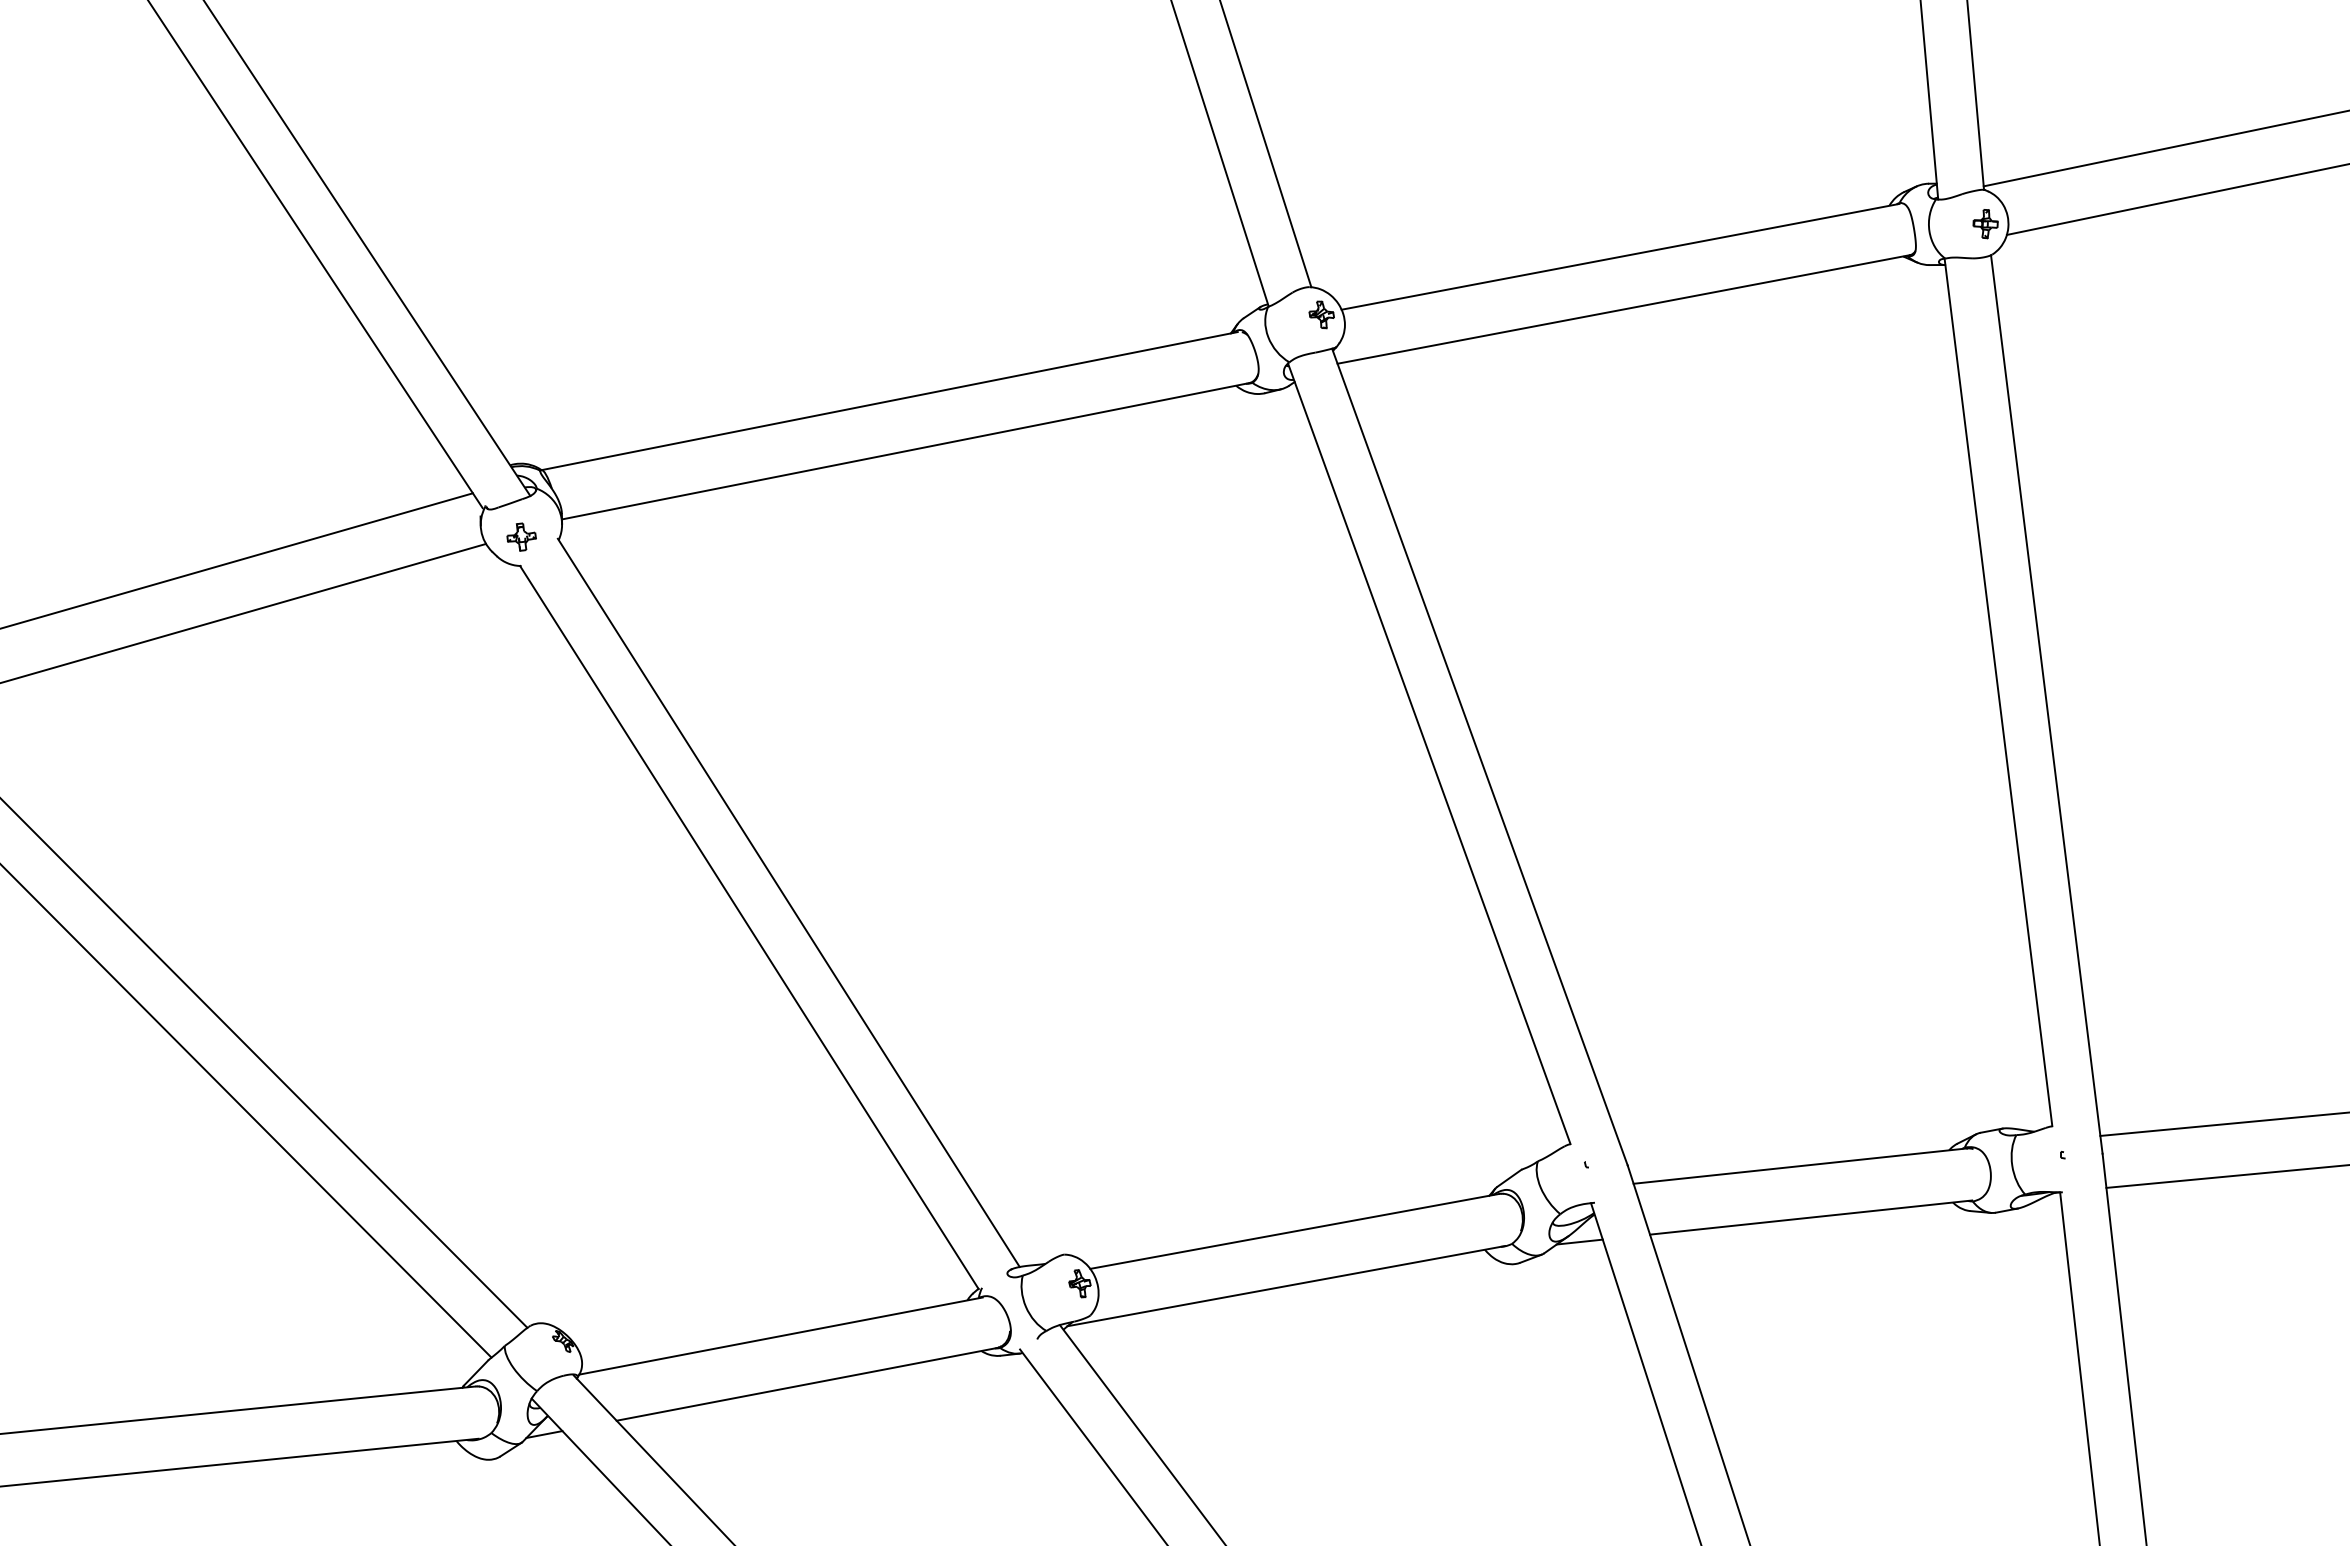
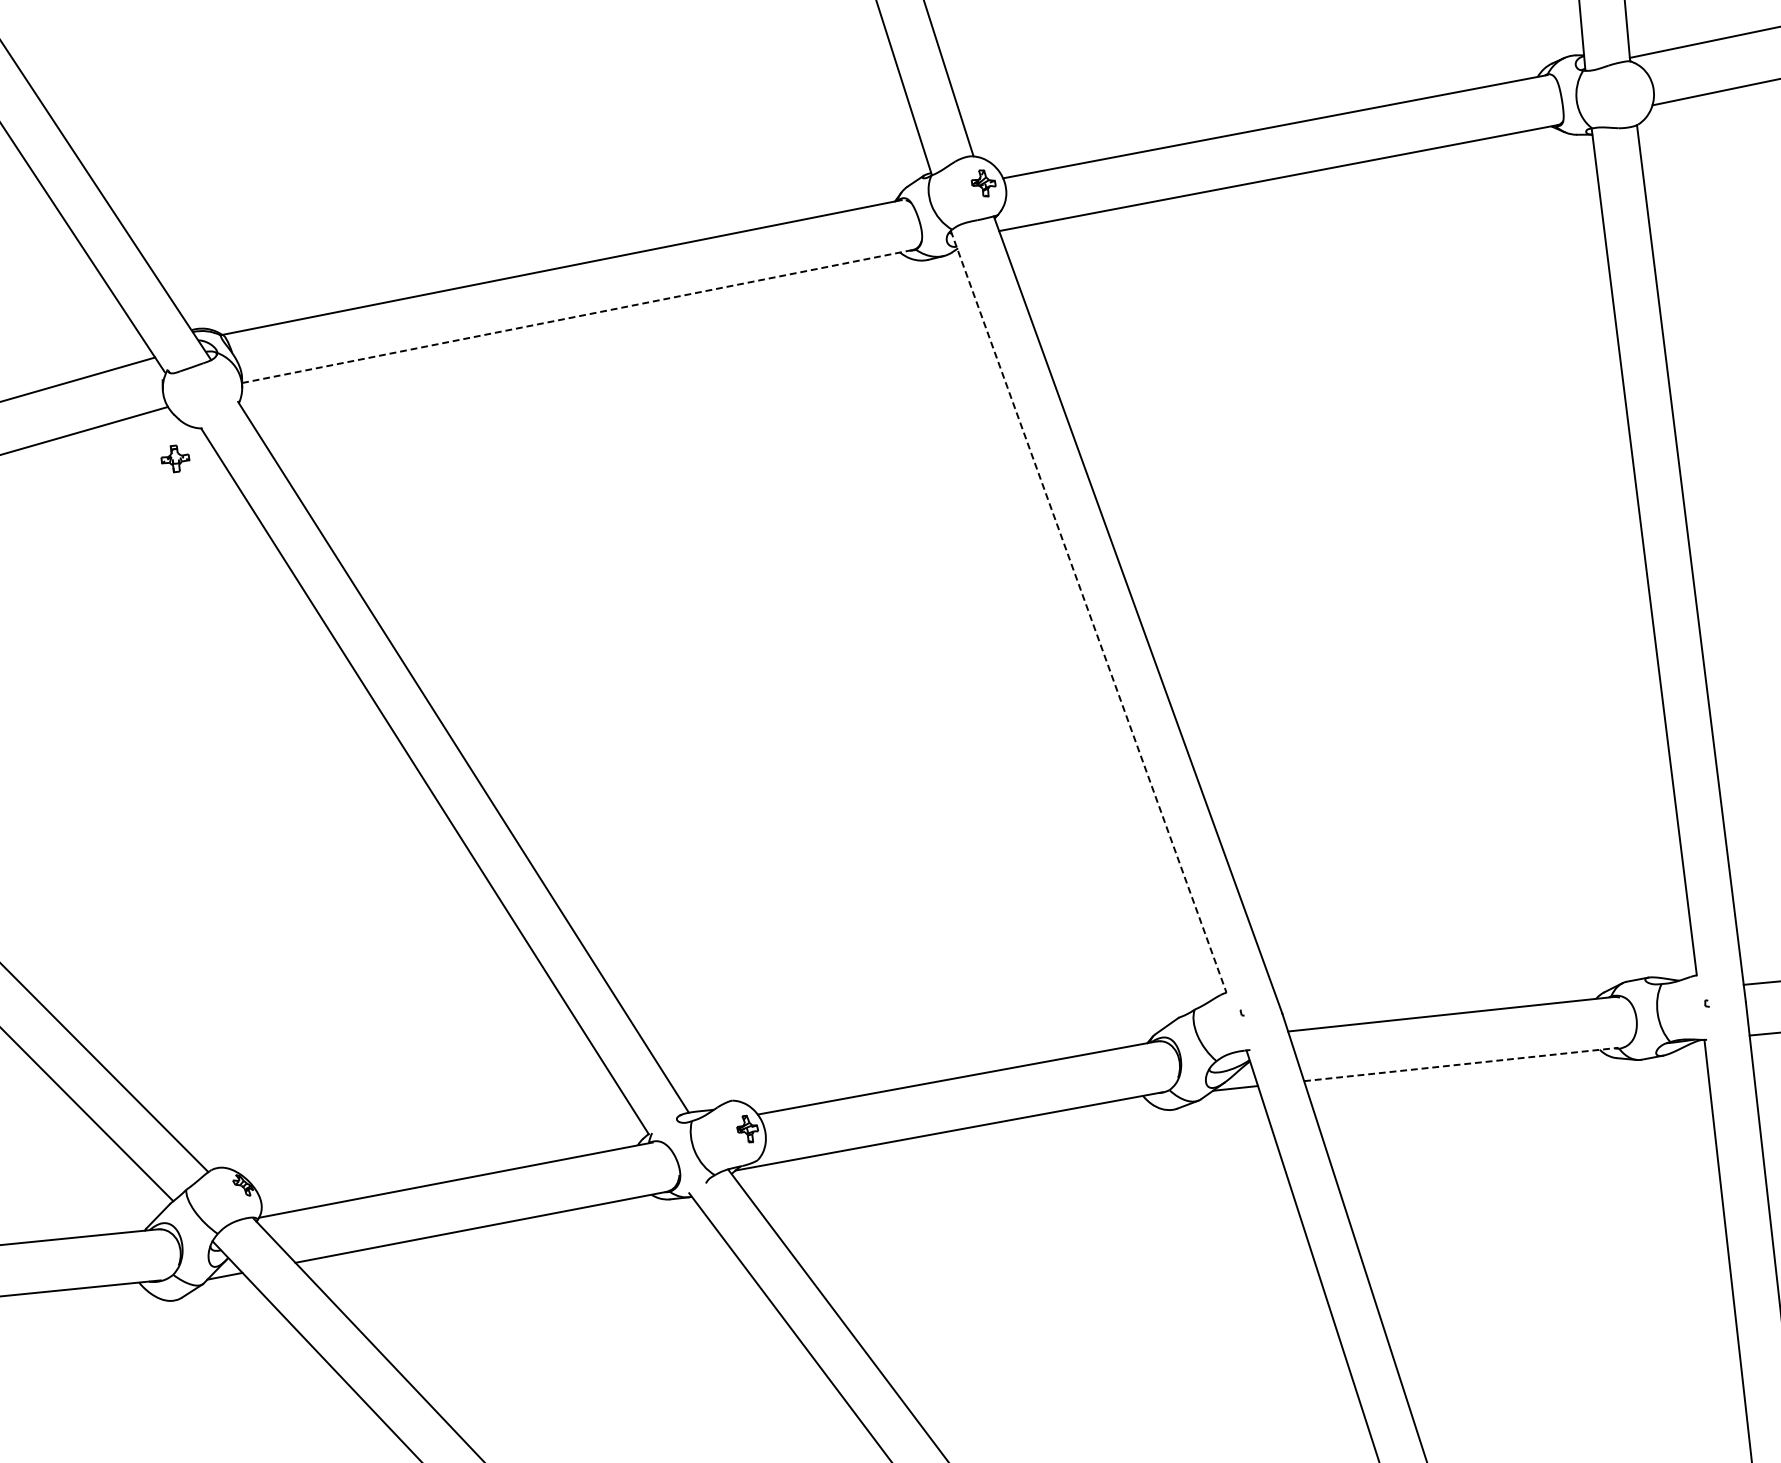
part: (1985, 224) -> (1631, 95), removed
line: (906, 451) -> (578, 316), solid -> dashed
part: (521, 536) -> (175, 458), moved
line: (1429, 754) -> (1088, 612), solid -> dashed
line: (1811, 1217) -> (1461, 1064), solid -> dashed

